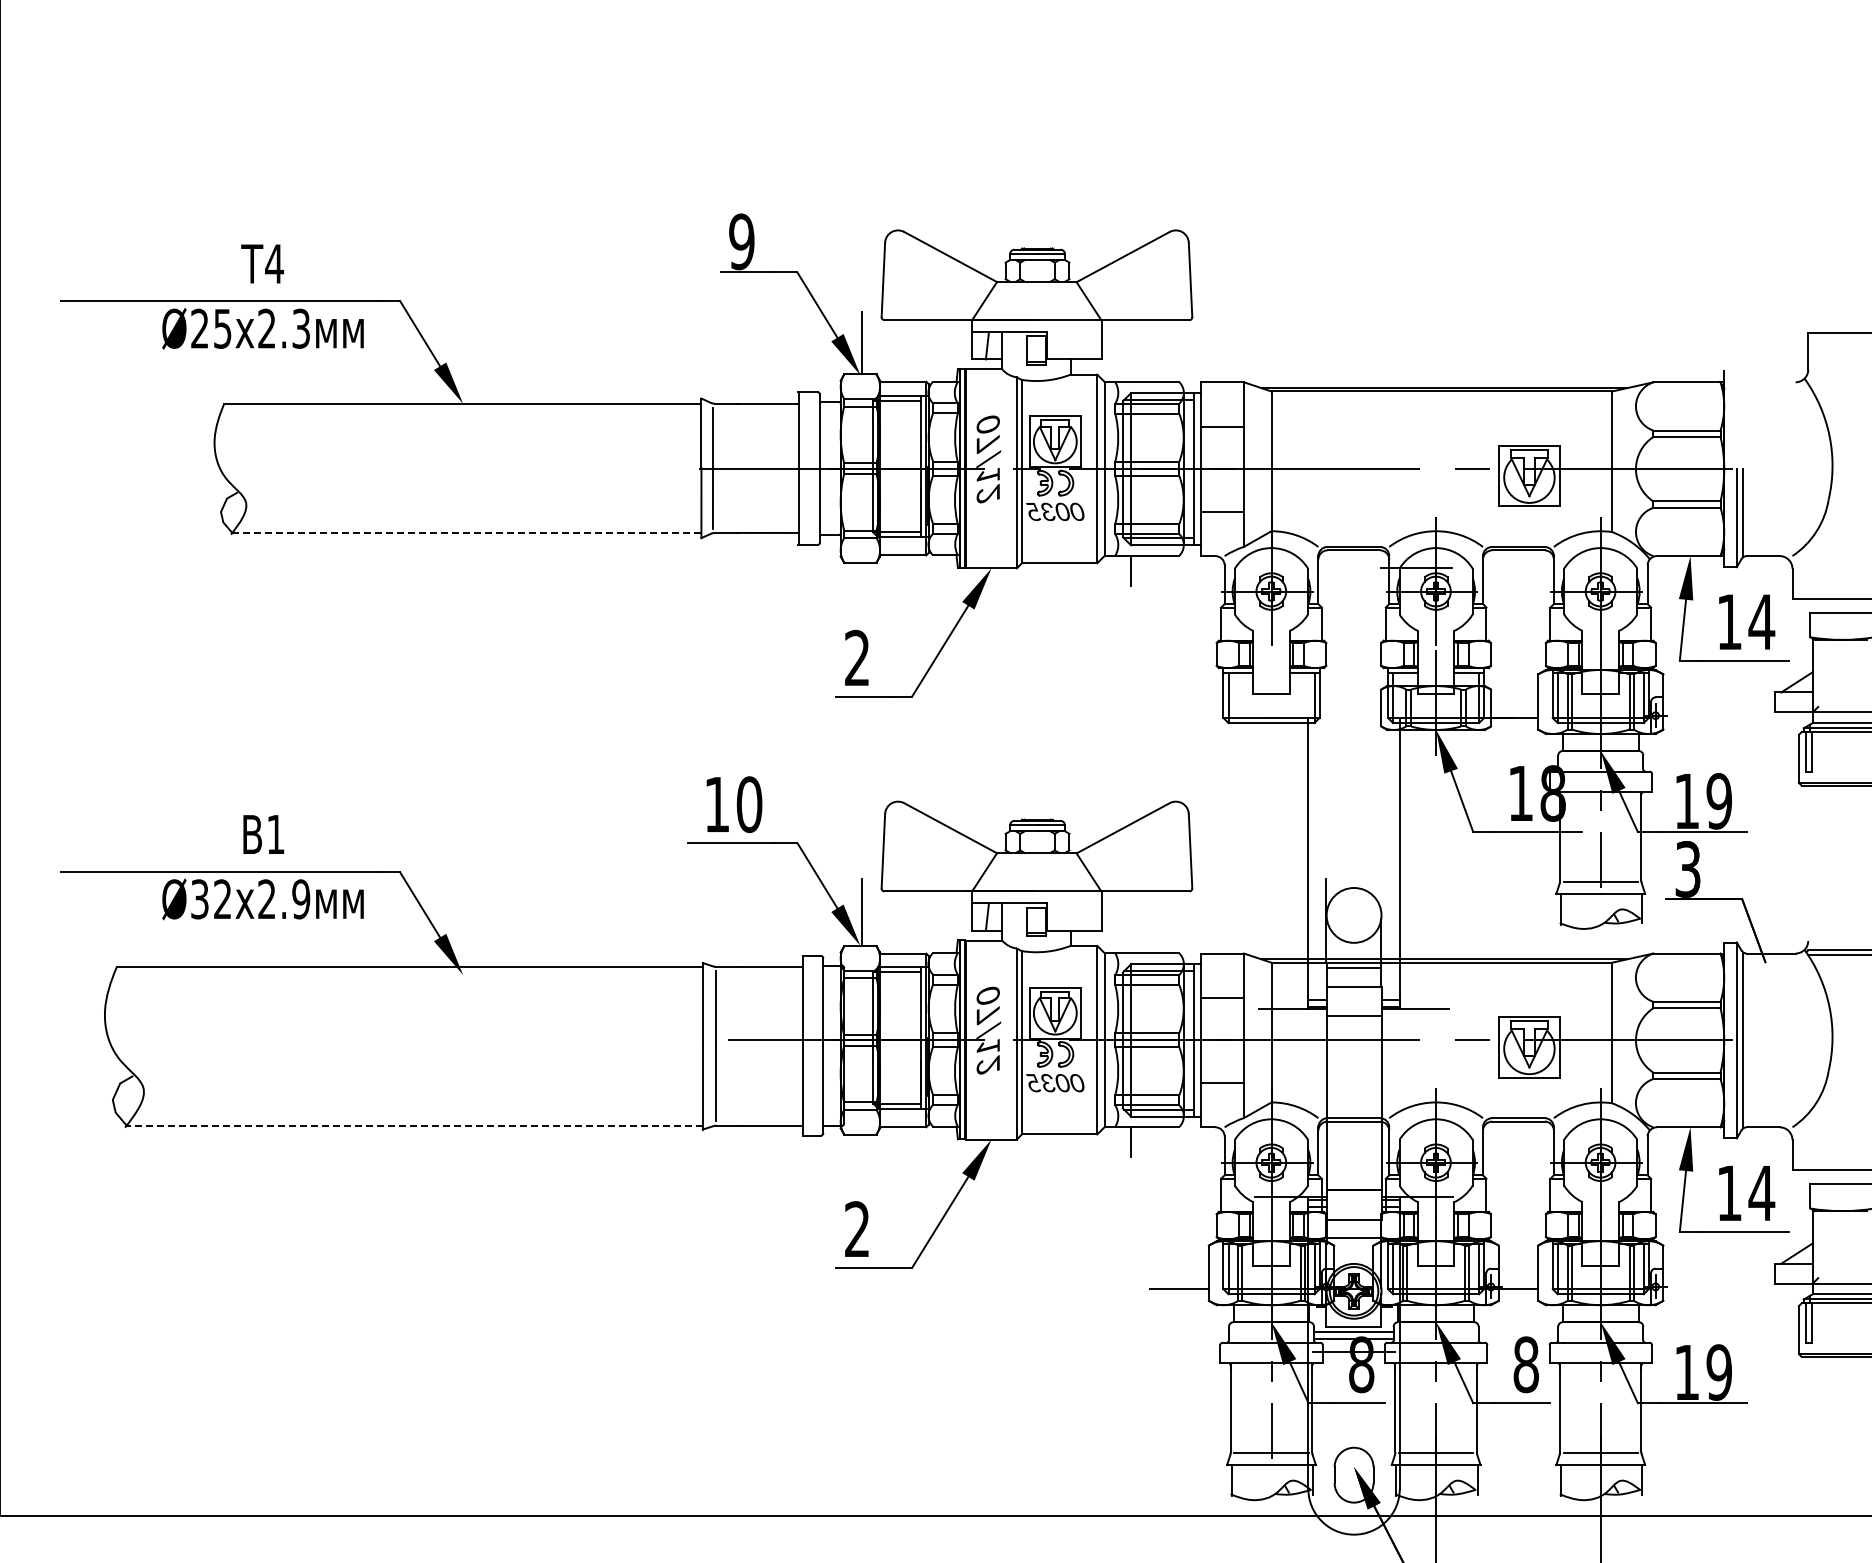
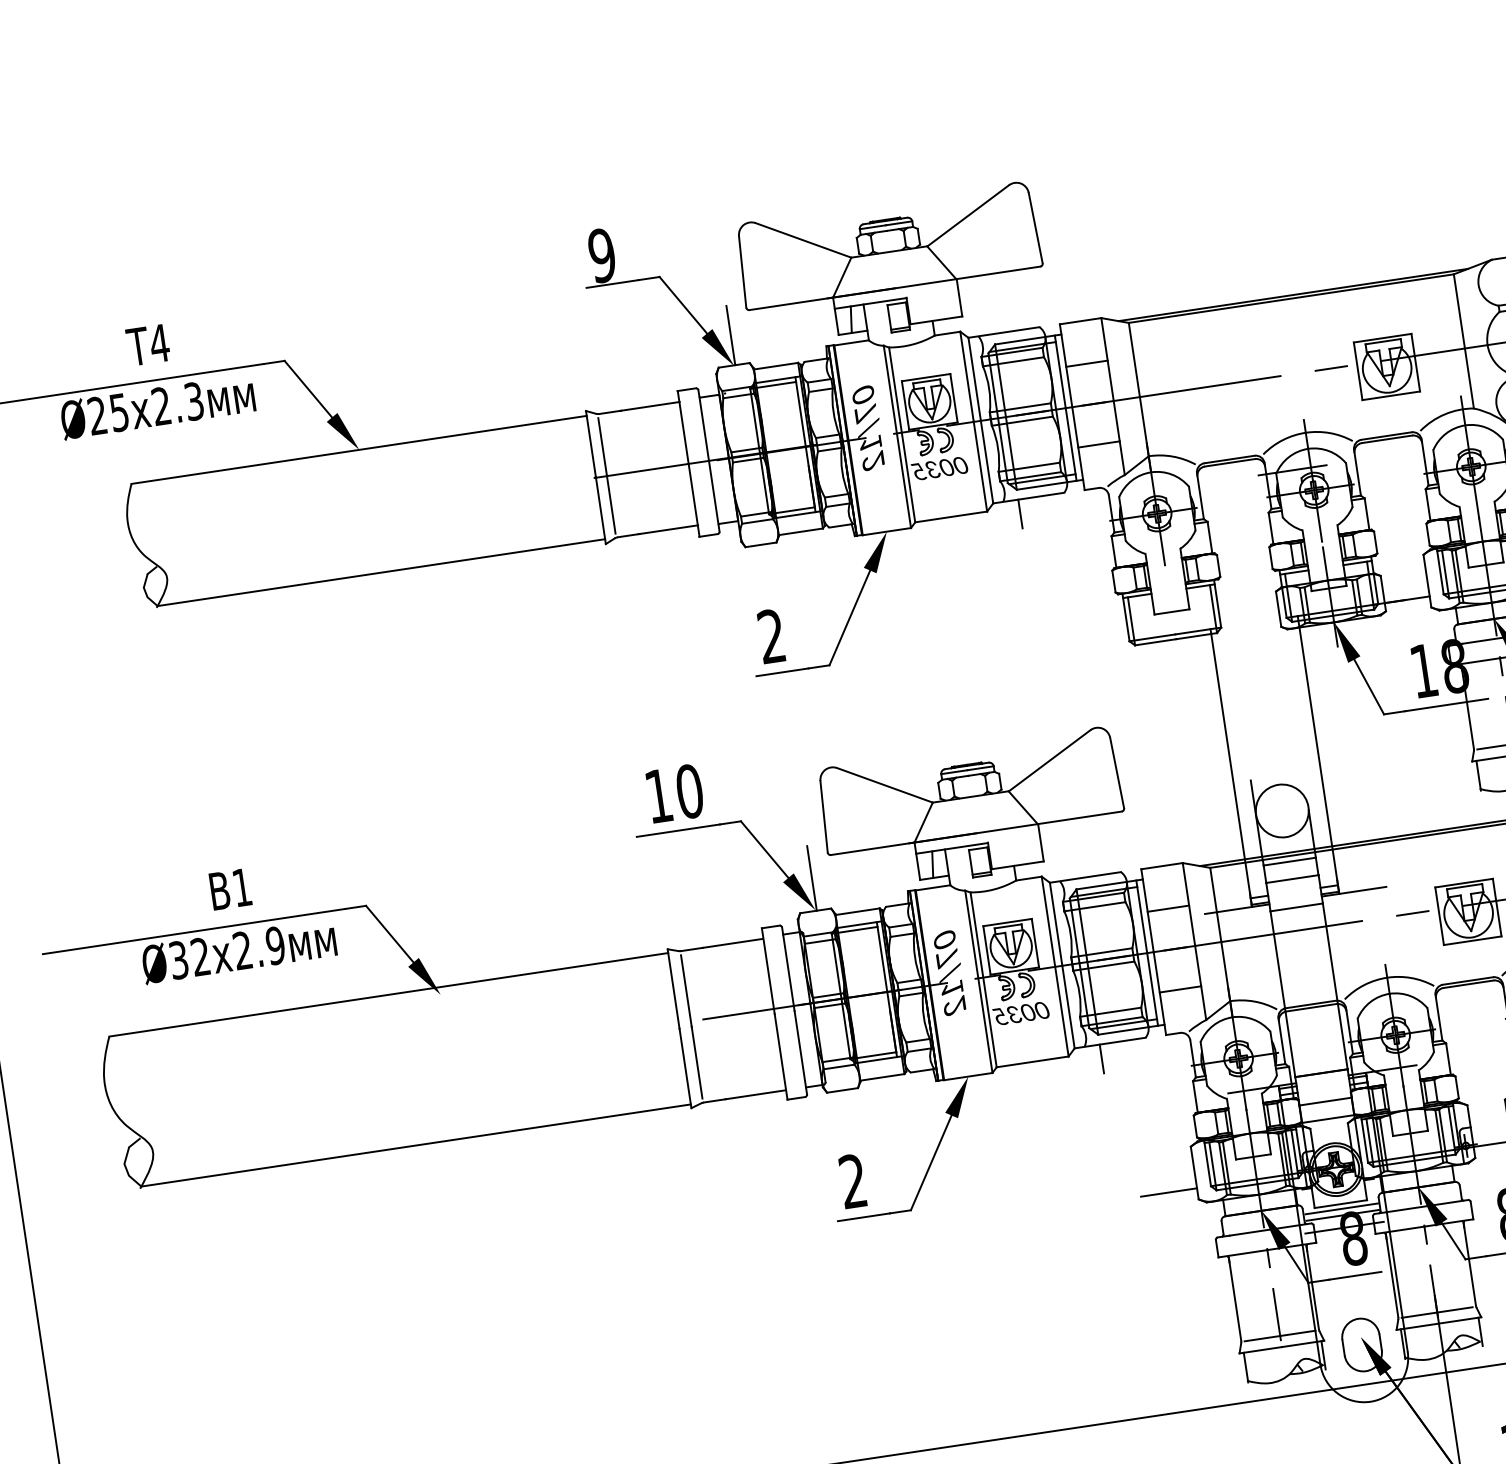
line: (466, 532) -> (380, 572), dashed -> solid
line: (414, 1125) -> (415, 1145), dashed -> solid

